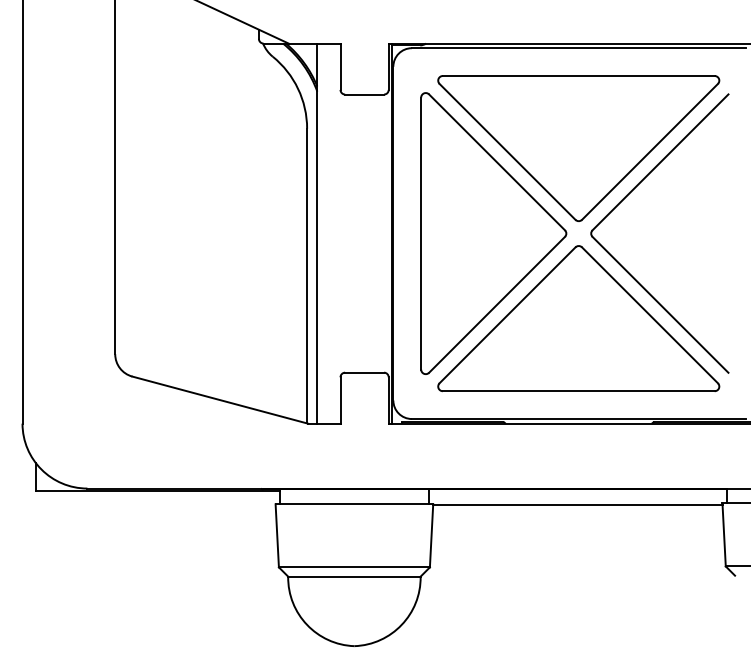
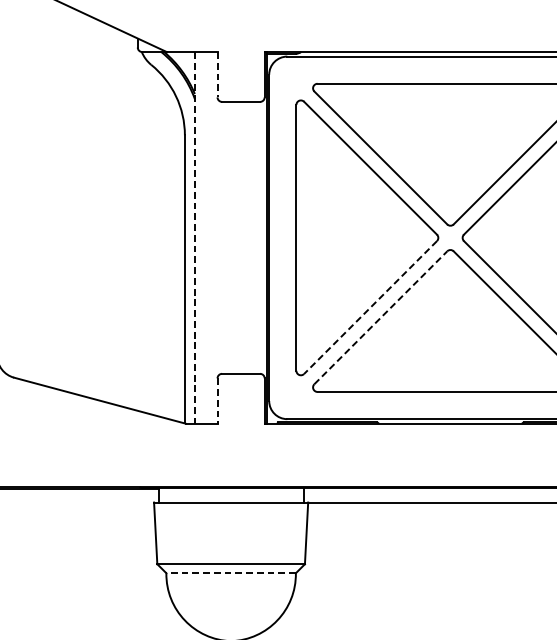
line: (340, 67) -> (217, 75), solid -> dashed
line: (317, 234) -> (195, 238), solid -> dashed
line: (496, 305) -> (370, 308), solid -> dashed
line: (507, 314) -> (380, 316), solid -> dashed
line: (340, 400) -> (217, 401), solid -> dashed
line: (353, 576) -> (230, 573), solid -> dashed

